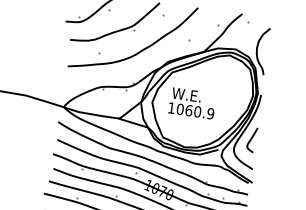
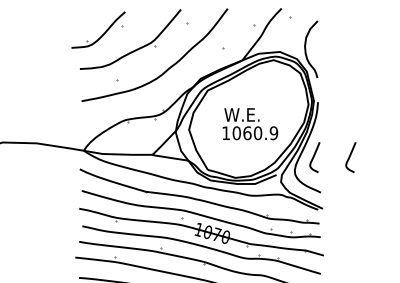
text: (192, 103) -> (250, 124), moved
curve: (281, 144) -> (350, 157), added

